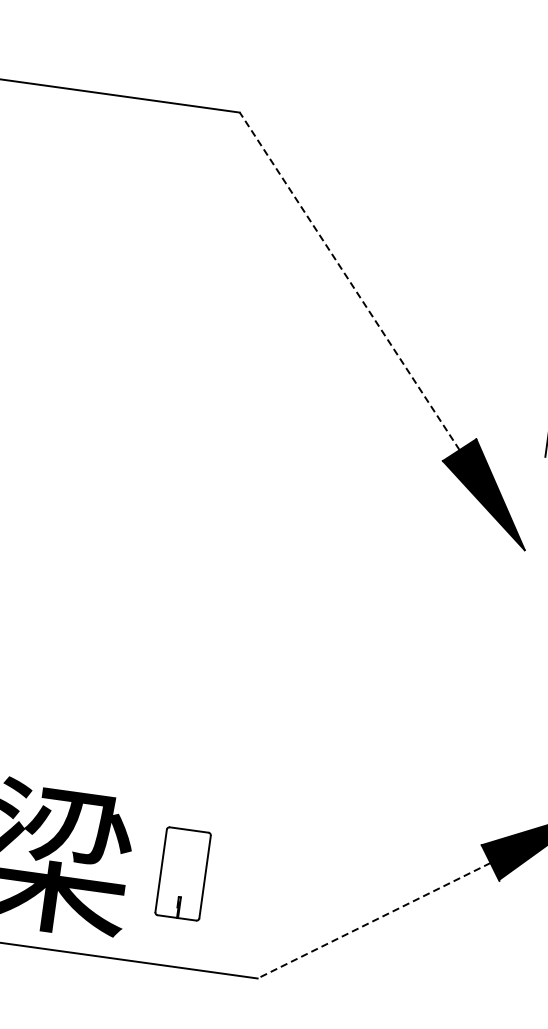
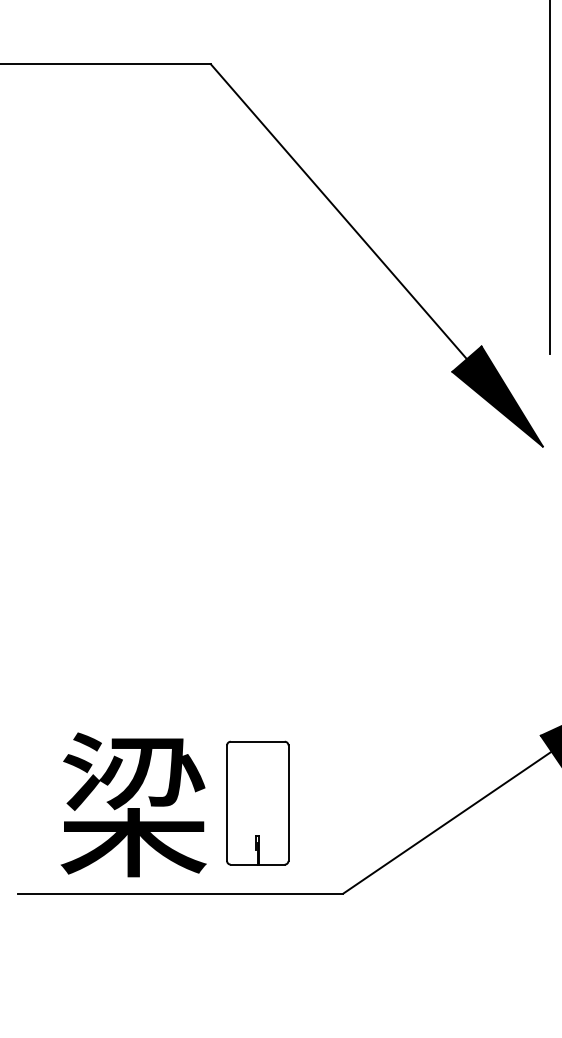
line: (349, 281) -> (338, 211), dashed -> solid
part: (182, 873) -> (257, 802), size x1.43
line: (374, 920) -> (447, 822), dashed -> solid

